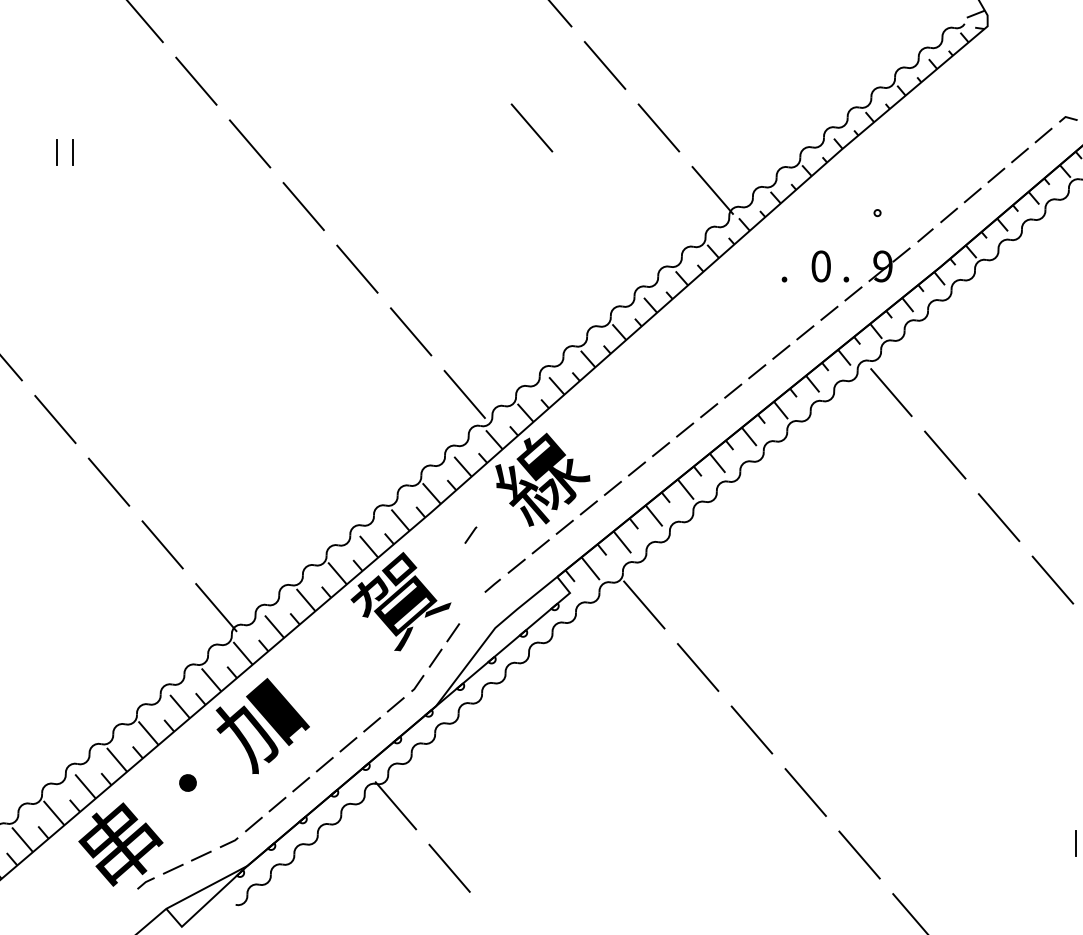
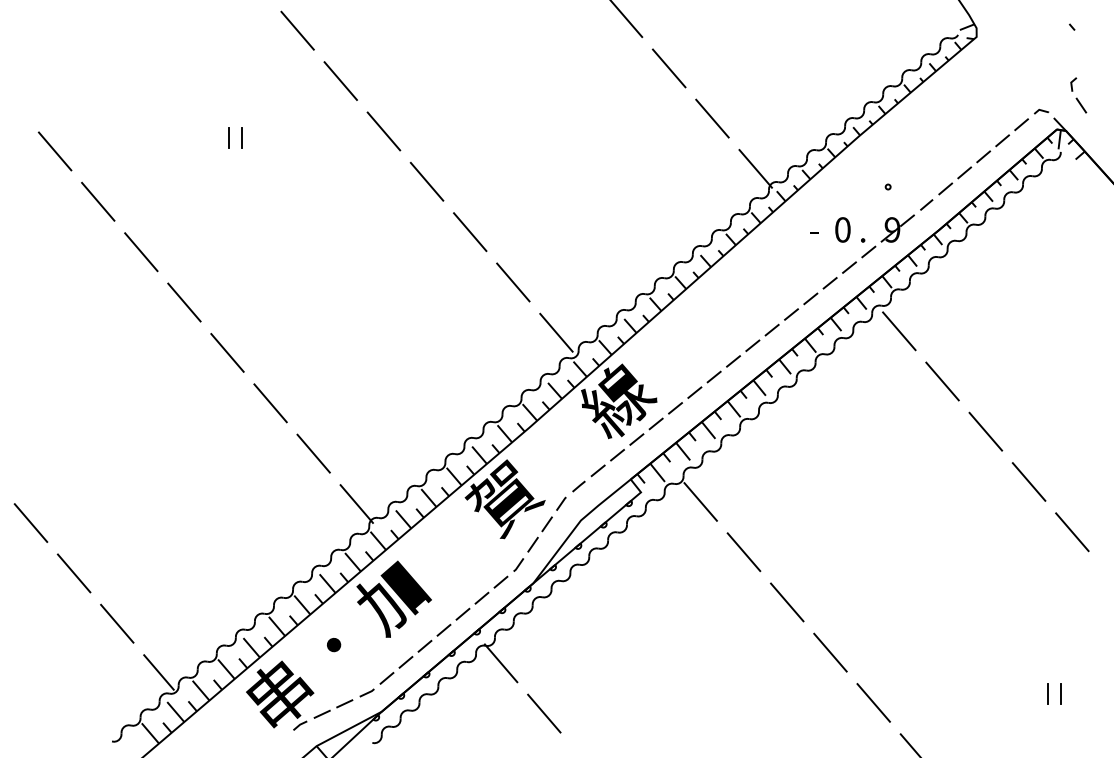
line: (532, 127) -> (610, 118), removed
text: (785, 275) -> (814, 237), . -> -
line: (471, 534) -> (561, 503), moved

